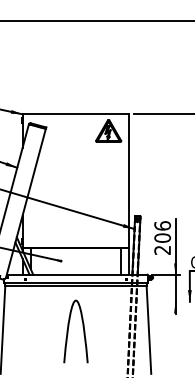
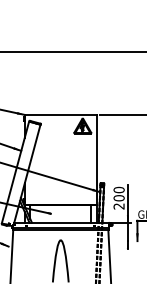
text: (161, 225) -> (118, 189), 206 -> 200

